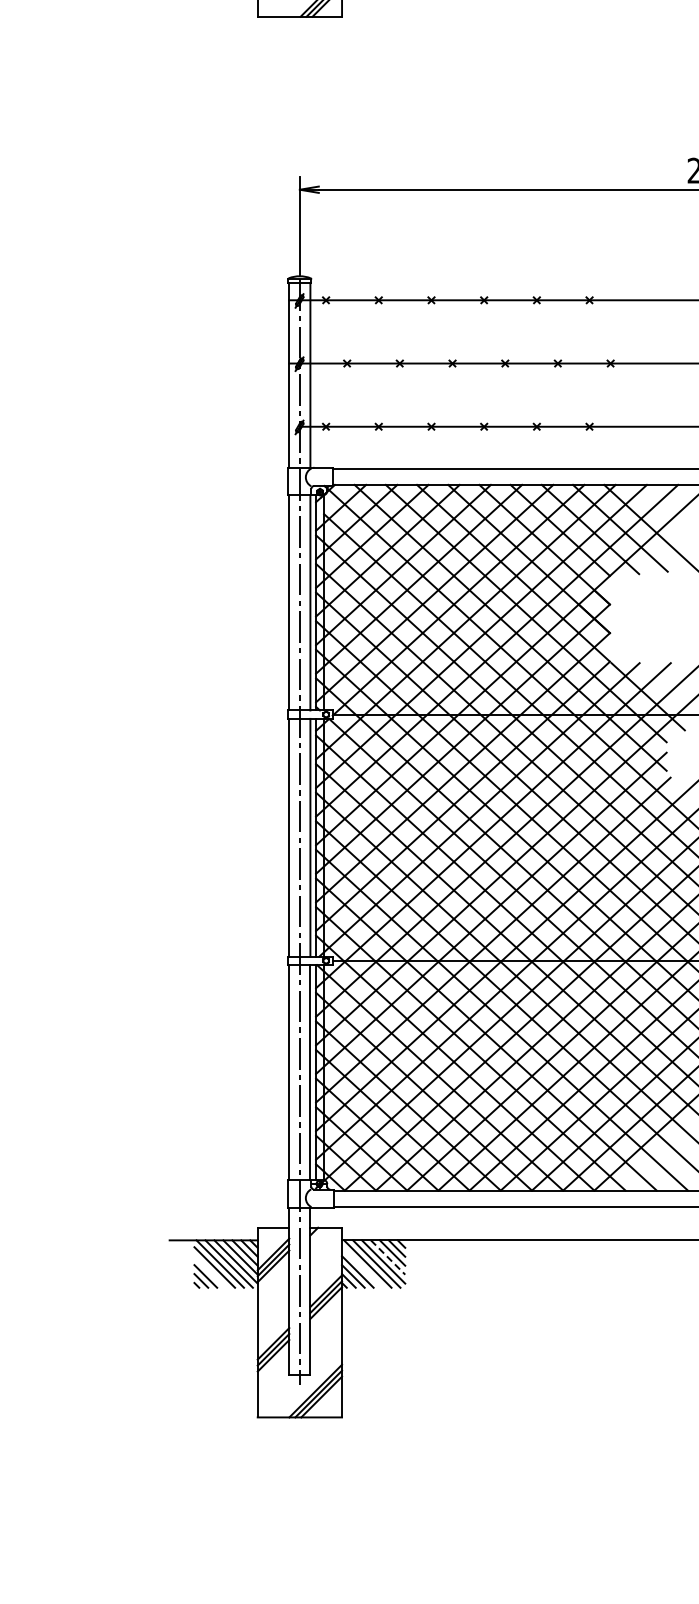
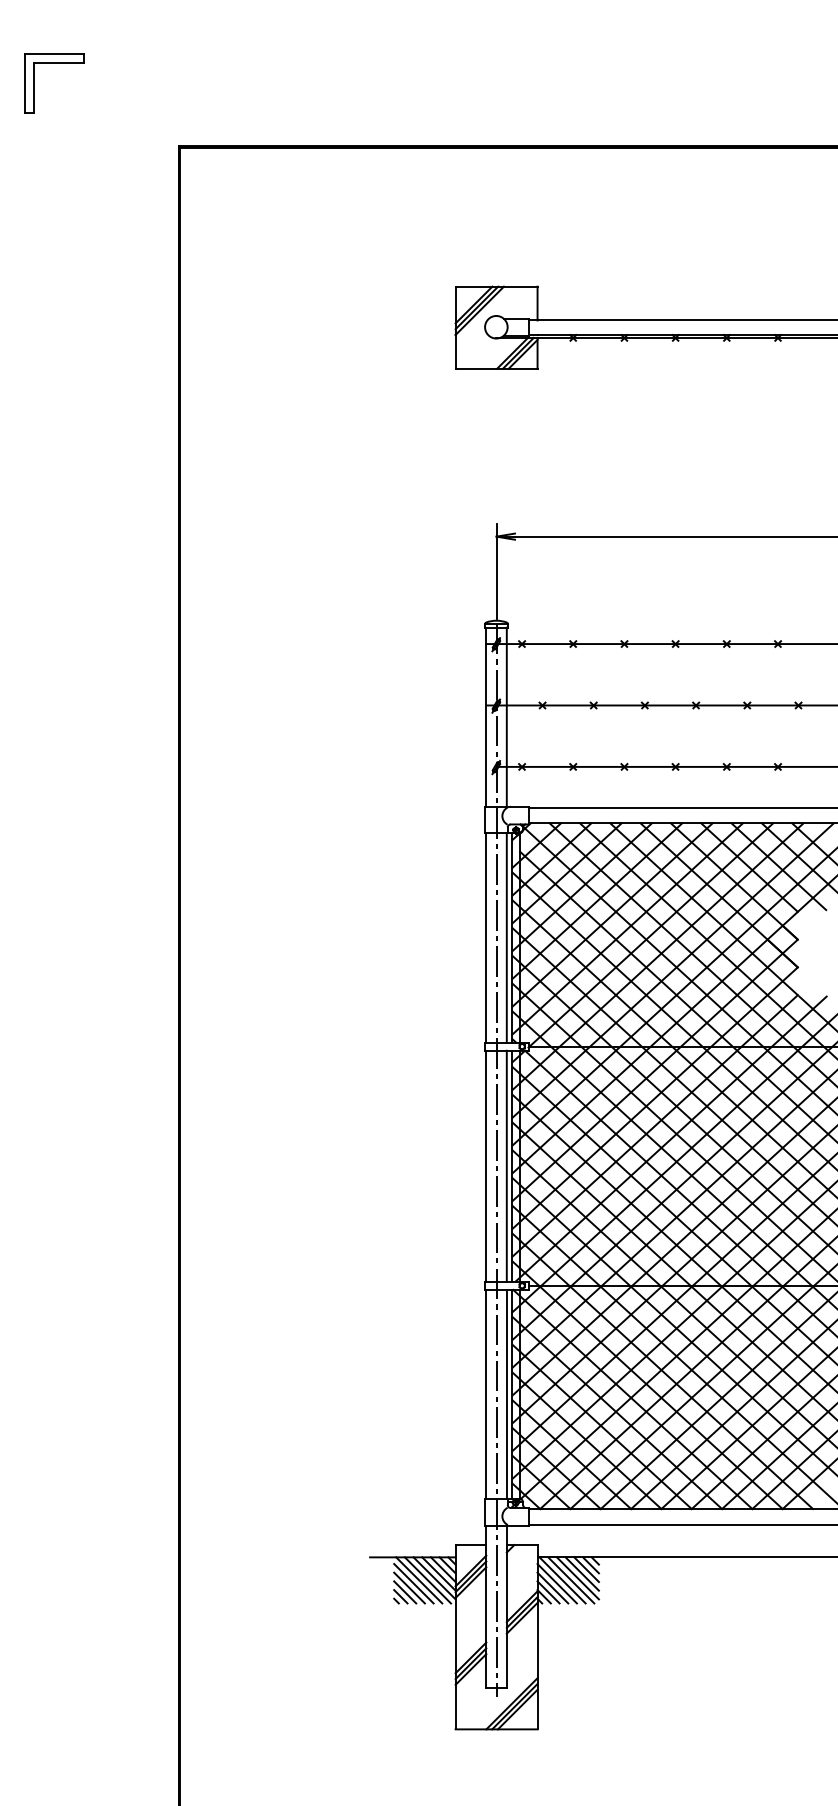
line: (388, 1258) -> (582, 1574), dashed -> solid
line: (361, 1267) -> (556, 1583), added
line: (210, 1271) -> (409, 1587), added

